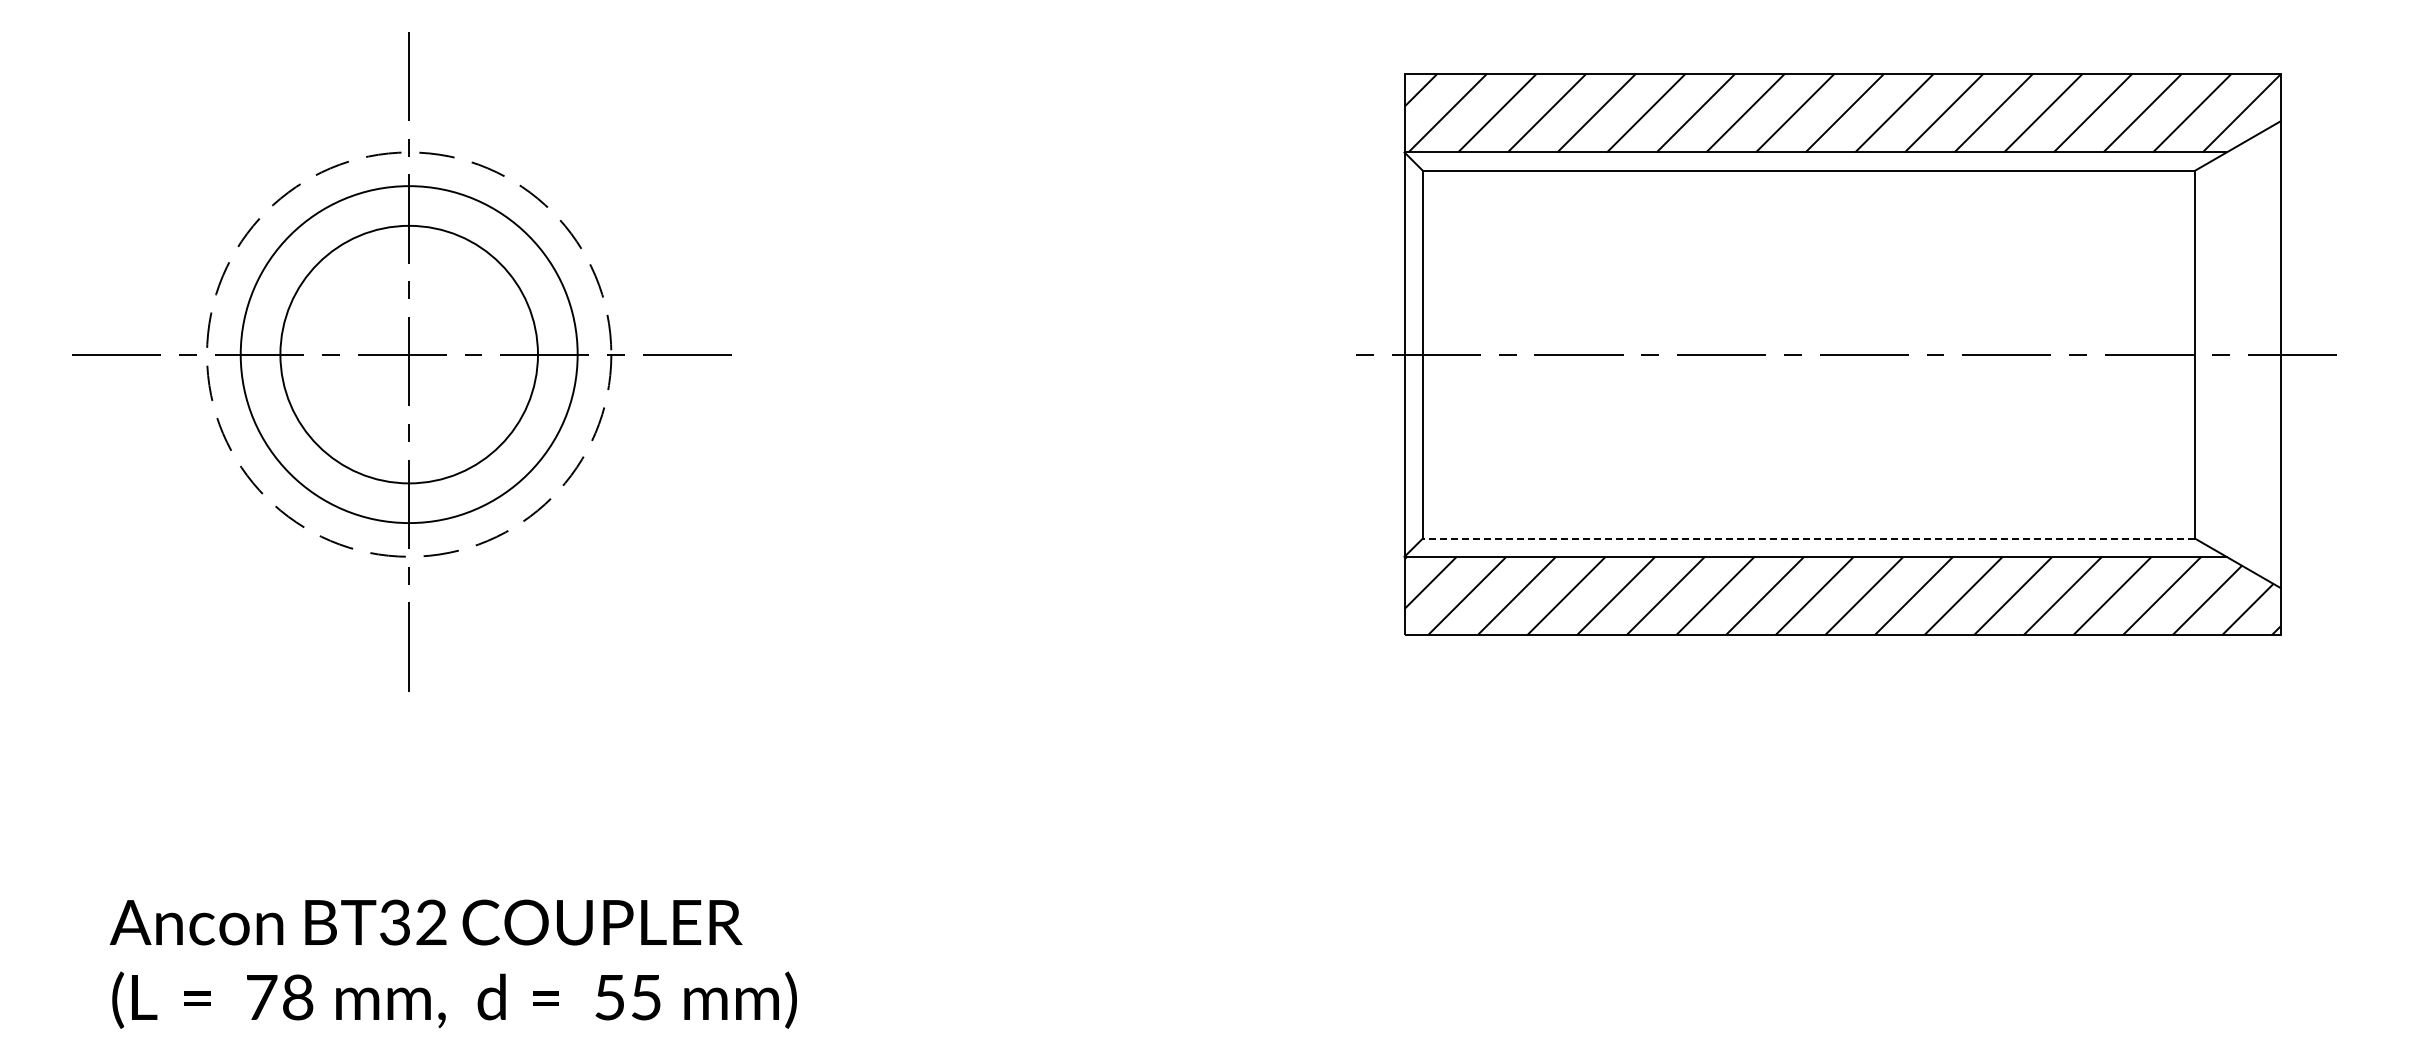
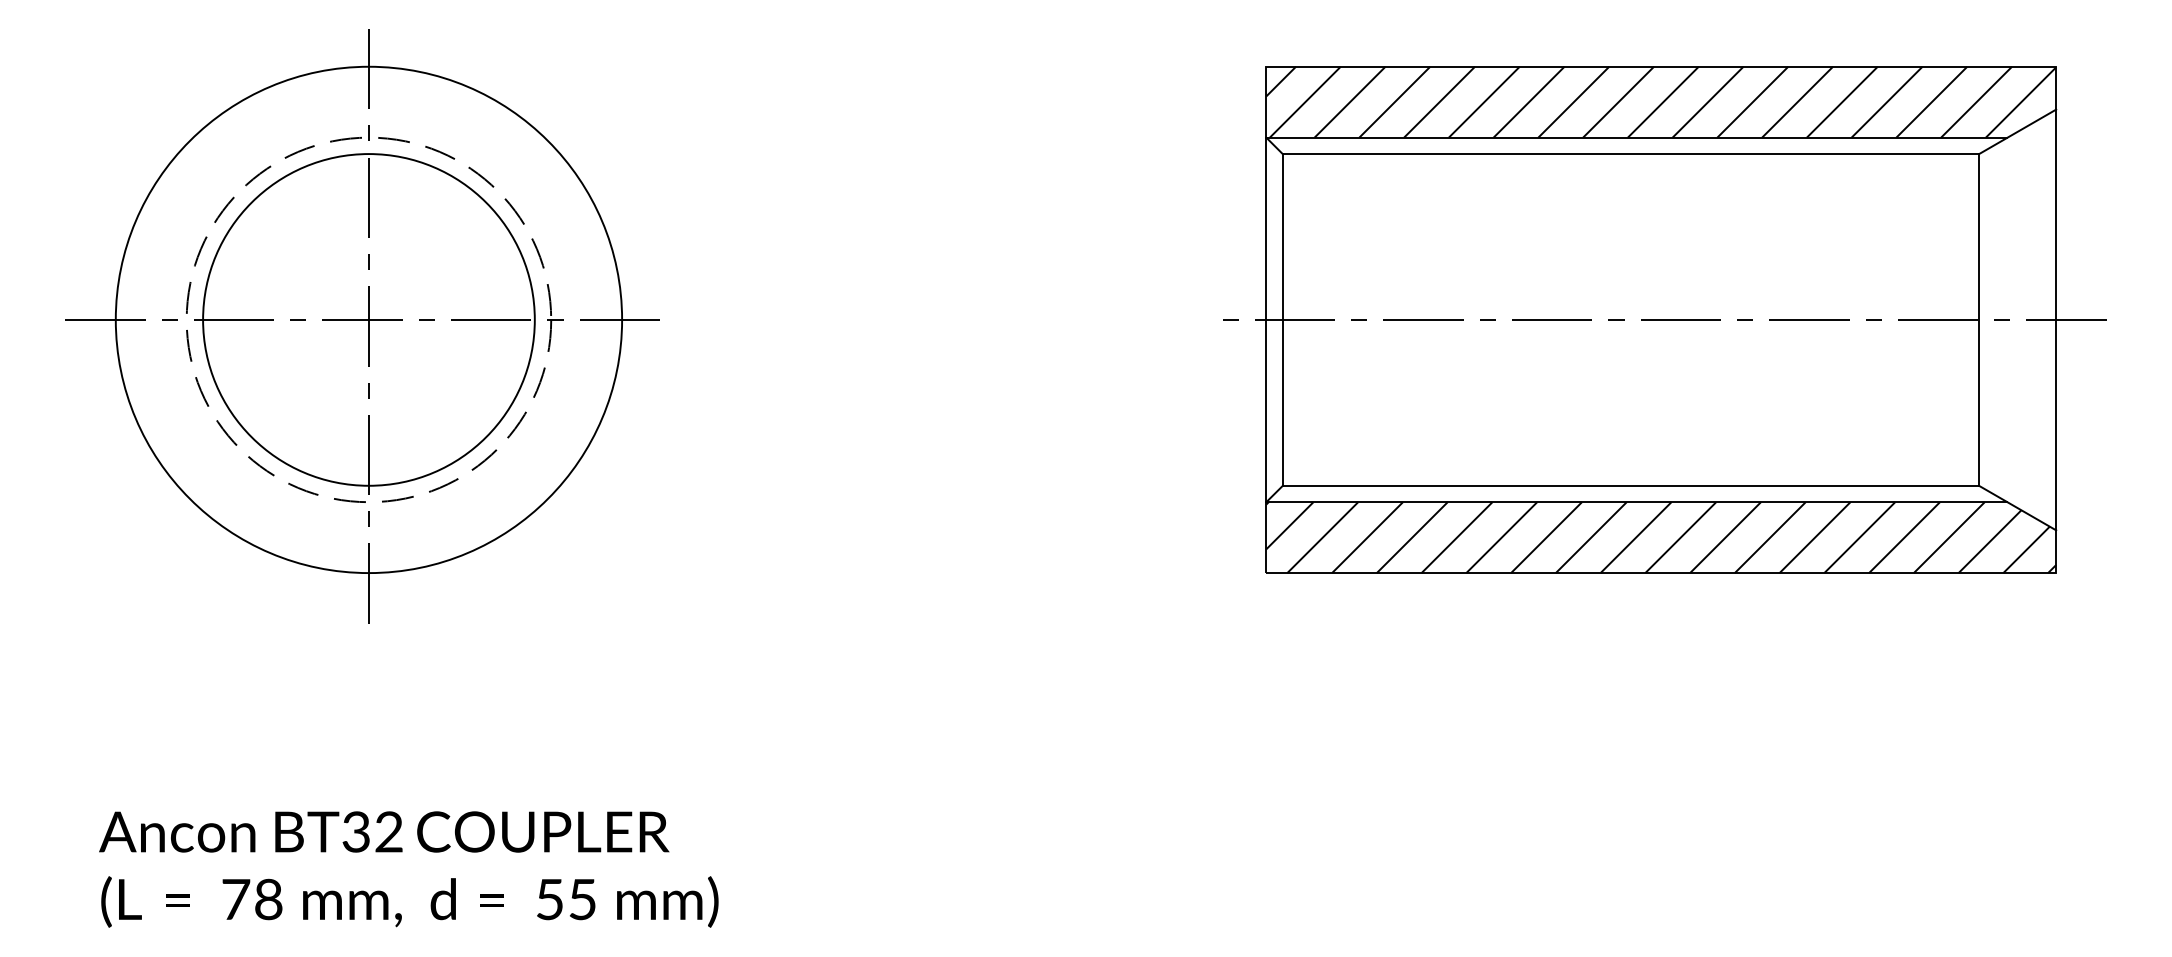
circle: (408, 354) -> (368, 319), size x1.67
circle: (409, 354) -> (369, 319), size x1.43
line: (1808, 538) -> (1630, 485), dashed -> solid

